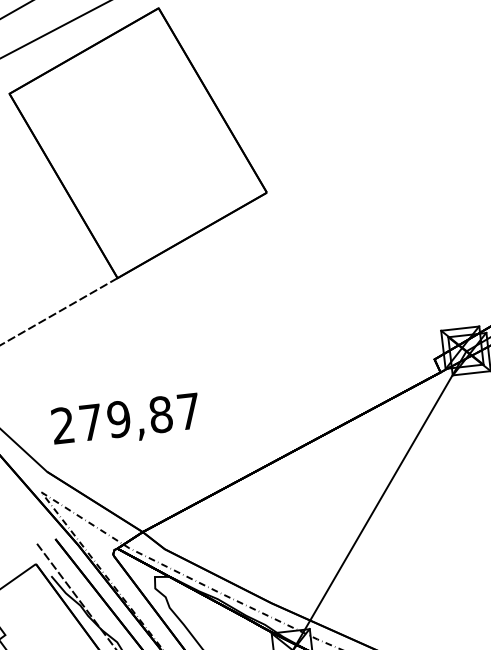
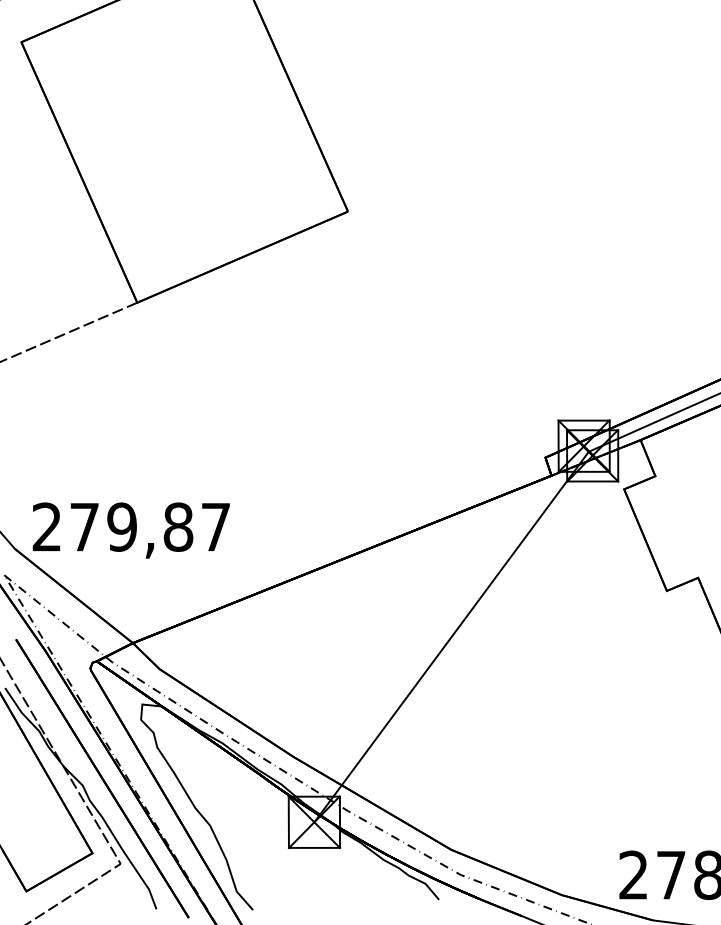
text: (125, 421) -> (130, 530), moved

